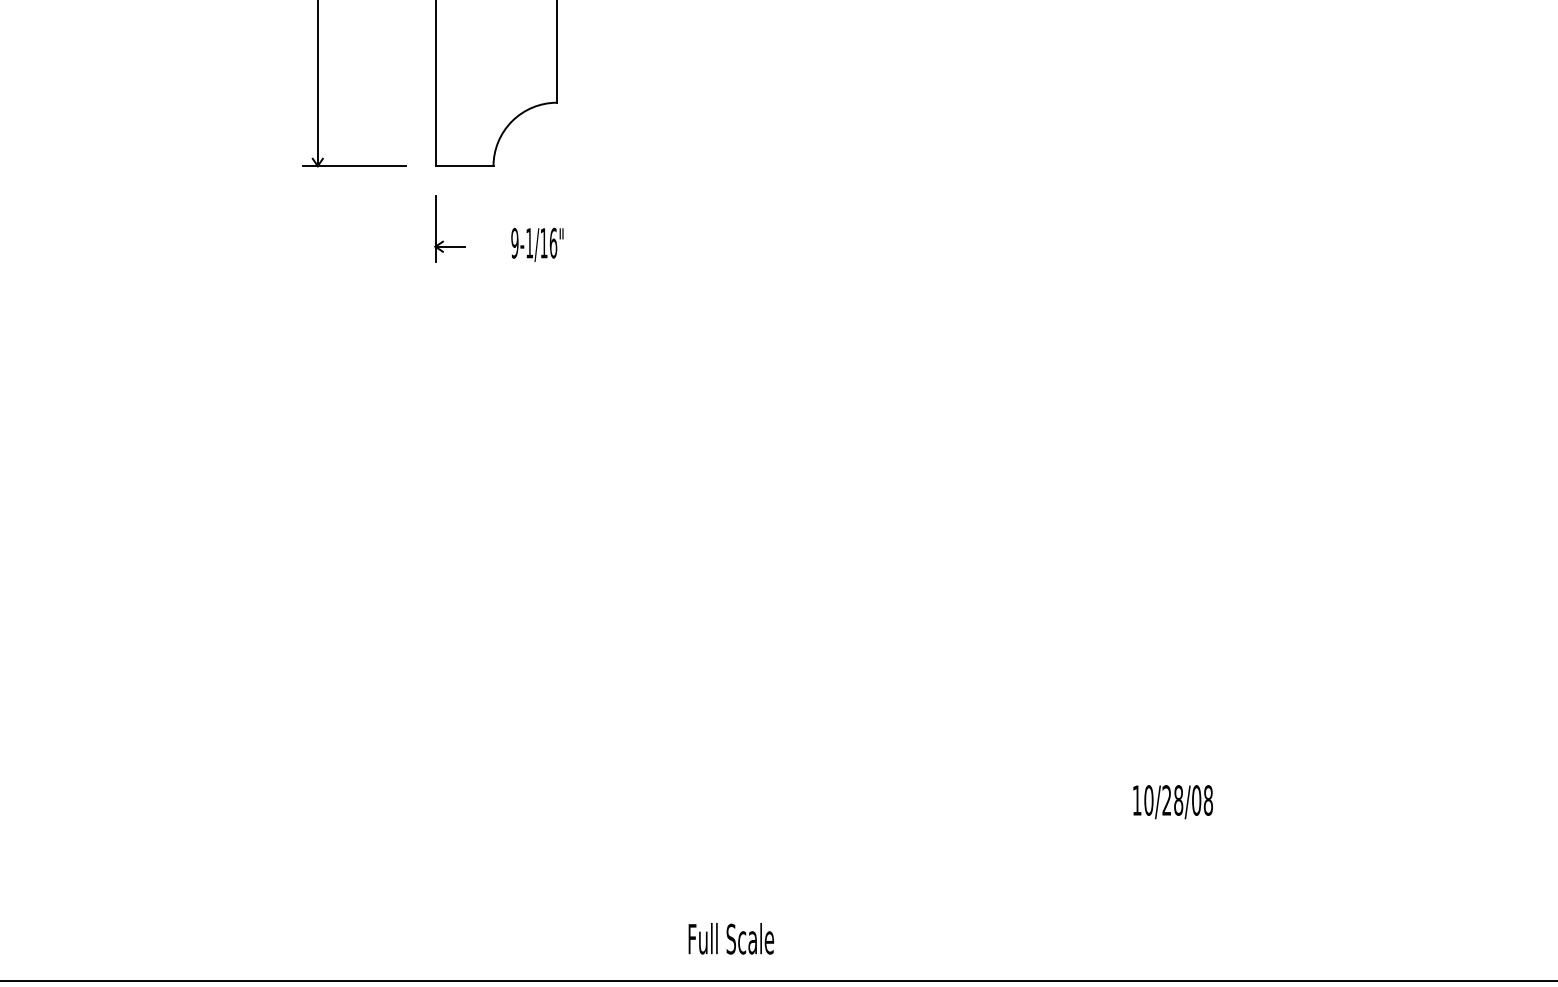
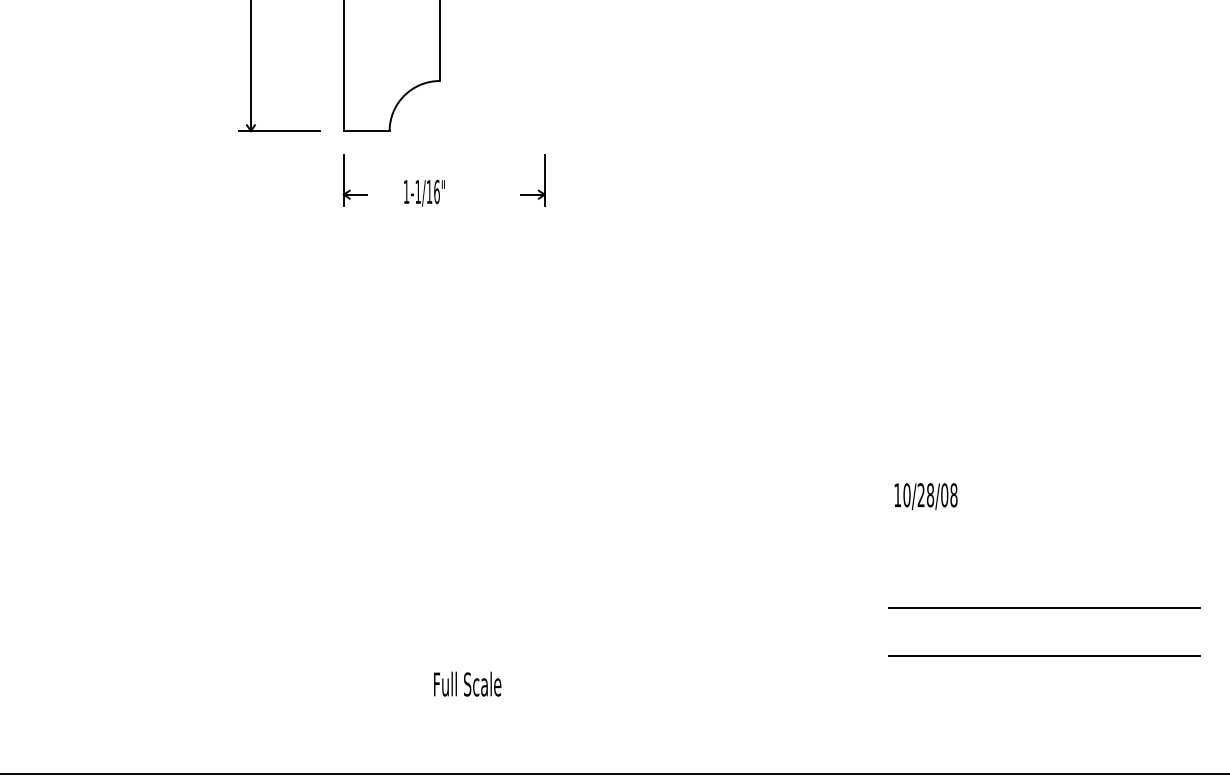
part: (682, 240) -> (538, 189), added
text: (514, 242) -> (406, 191), 9-1/16" -> 1-1/16"
line: (1322, 770) -> (1044, 608), added
text: (1172, 802) -> (925, 496), moved
line: (1322, 830) -> (1044, 655), added
text: (731, 938) -> (467, 683), moved

